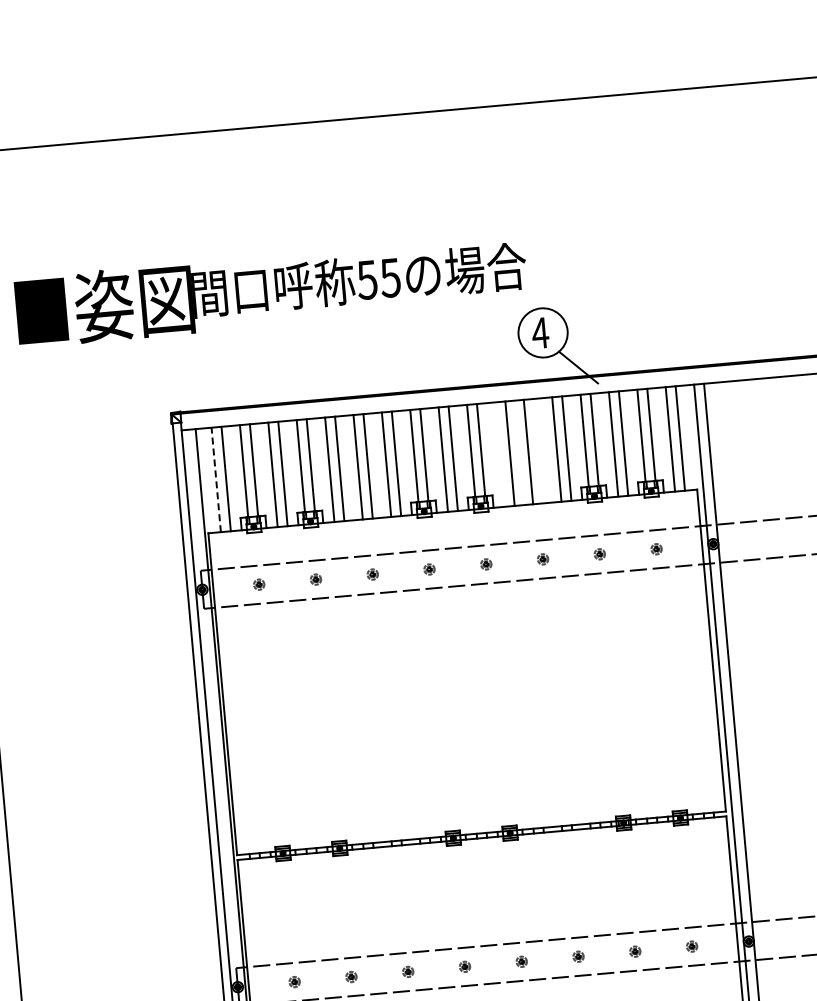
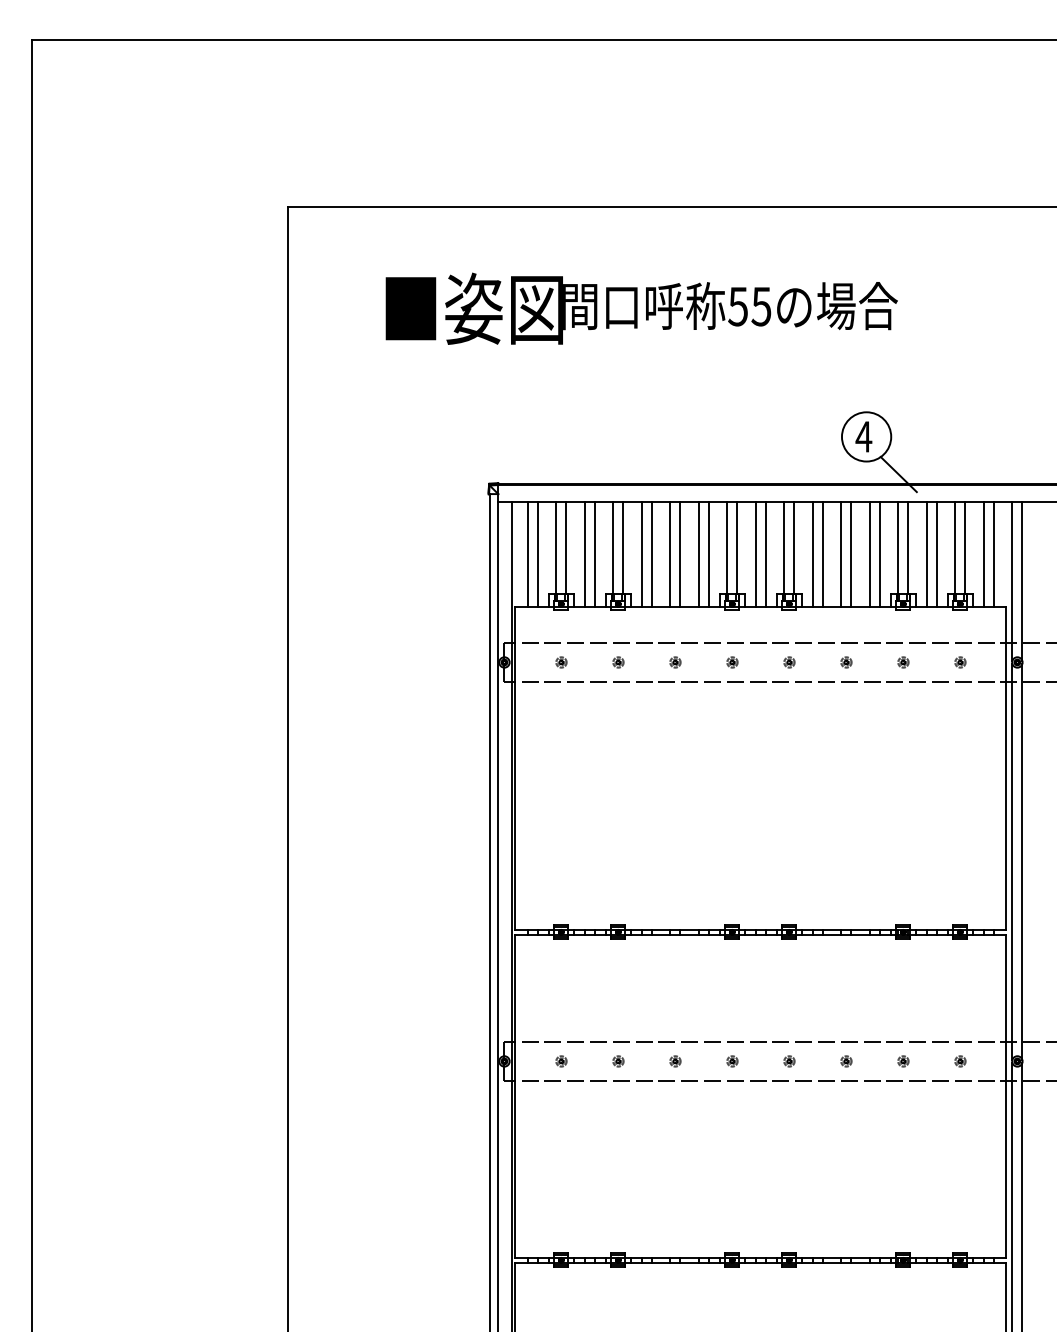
text: (271, 290) -> (641, 308), moved
line: (538, 450) -> (851, 553), added
line: (499, 453) -> (812, 553), added
line: (215, 479) -> (527, 553), dashed -> solid

